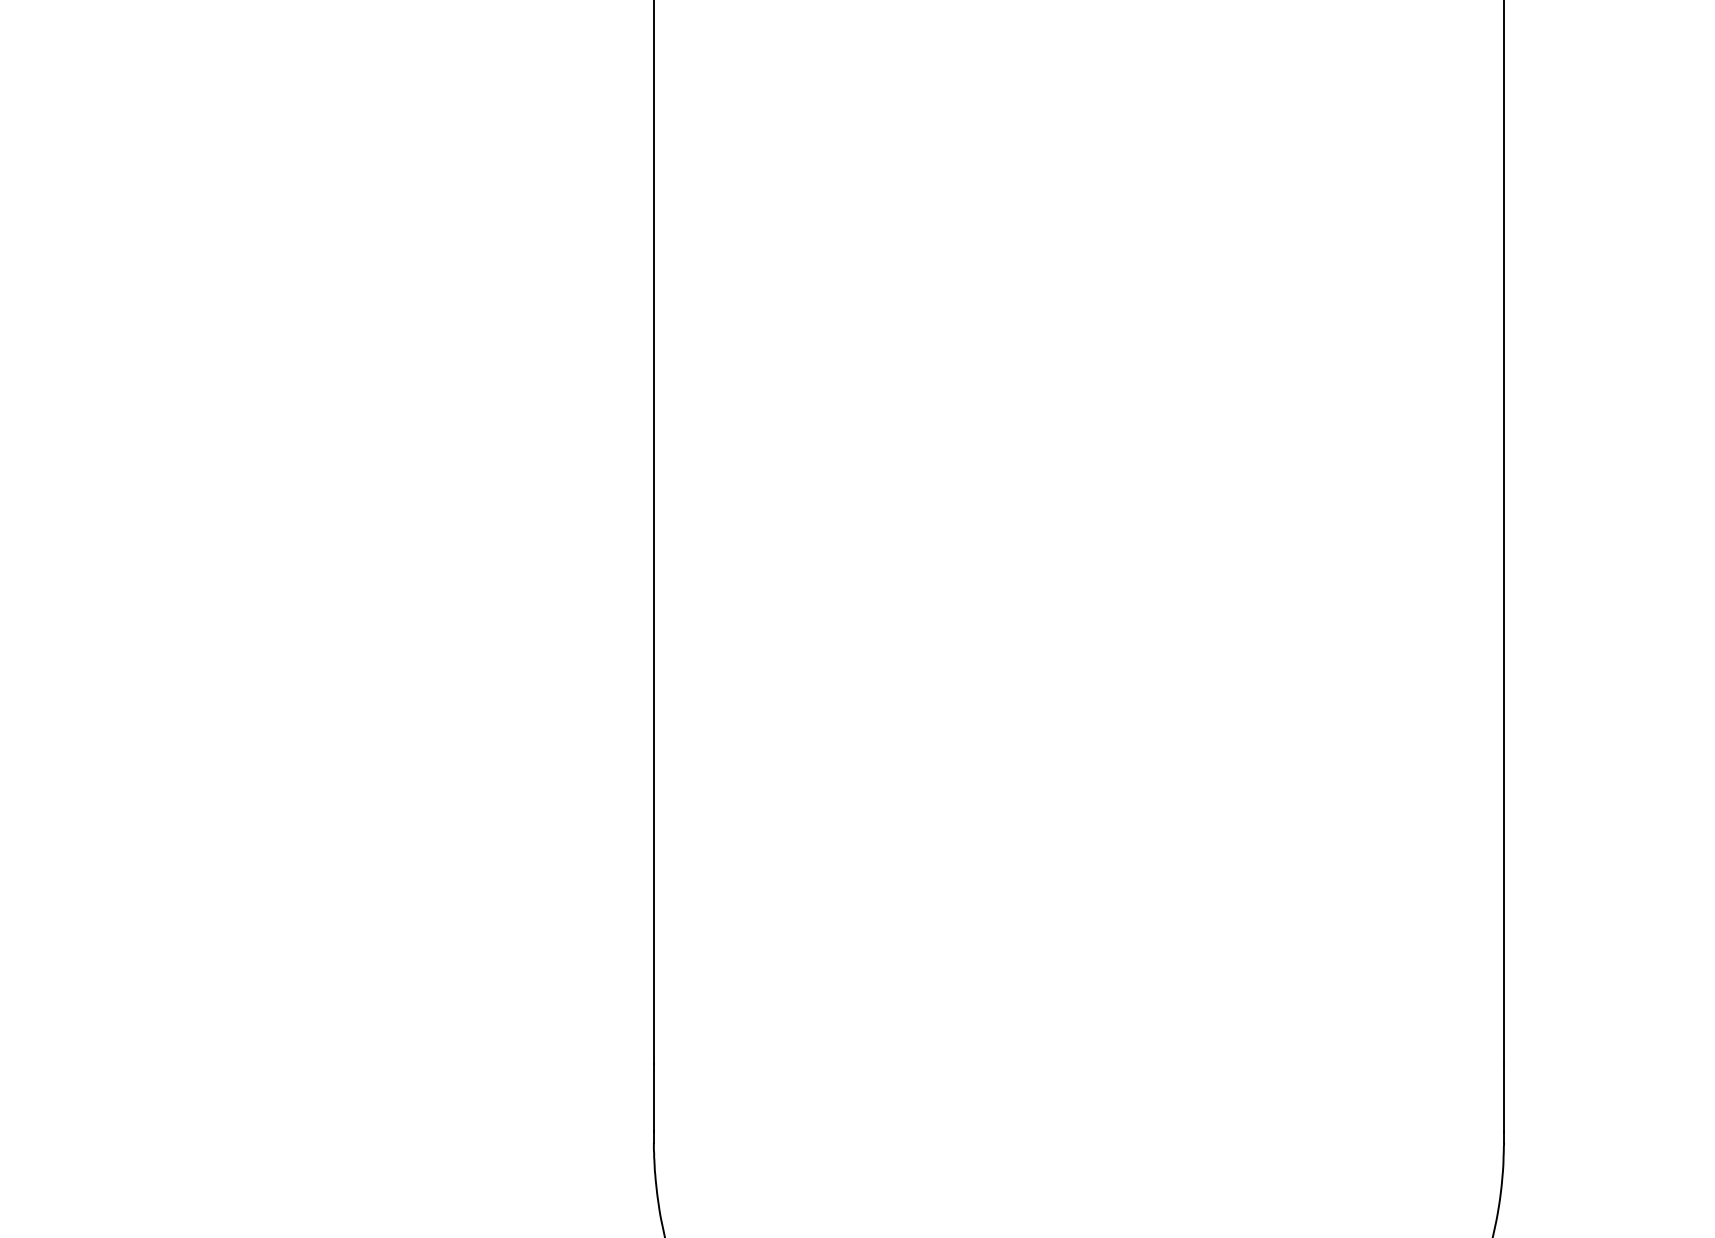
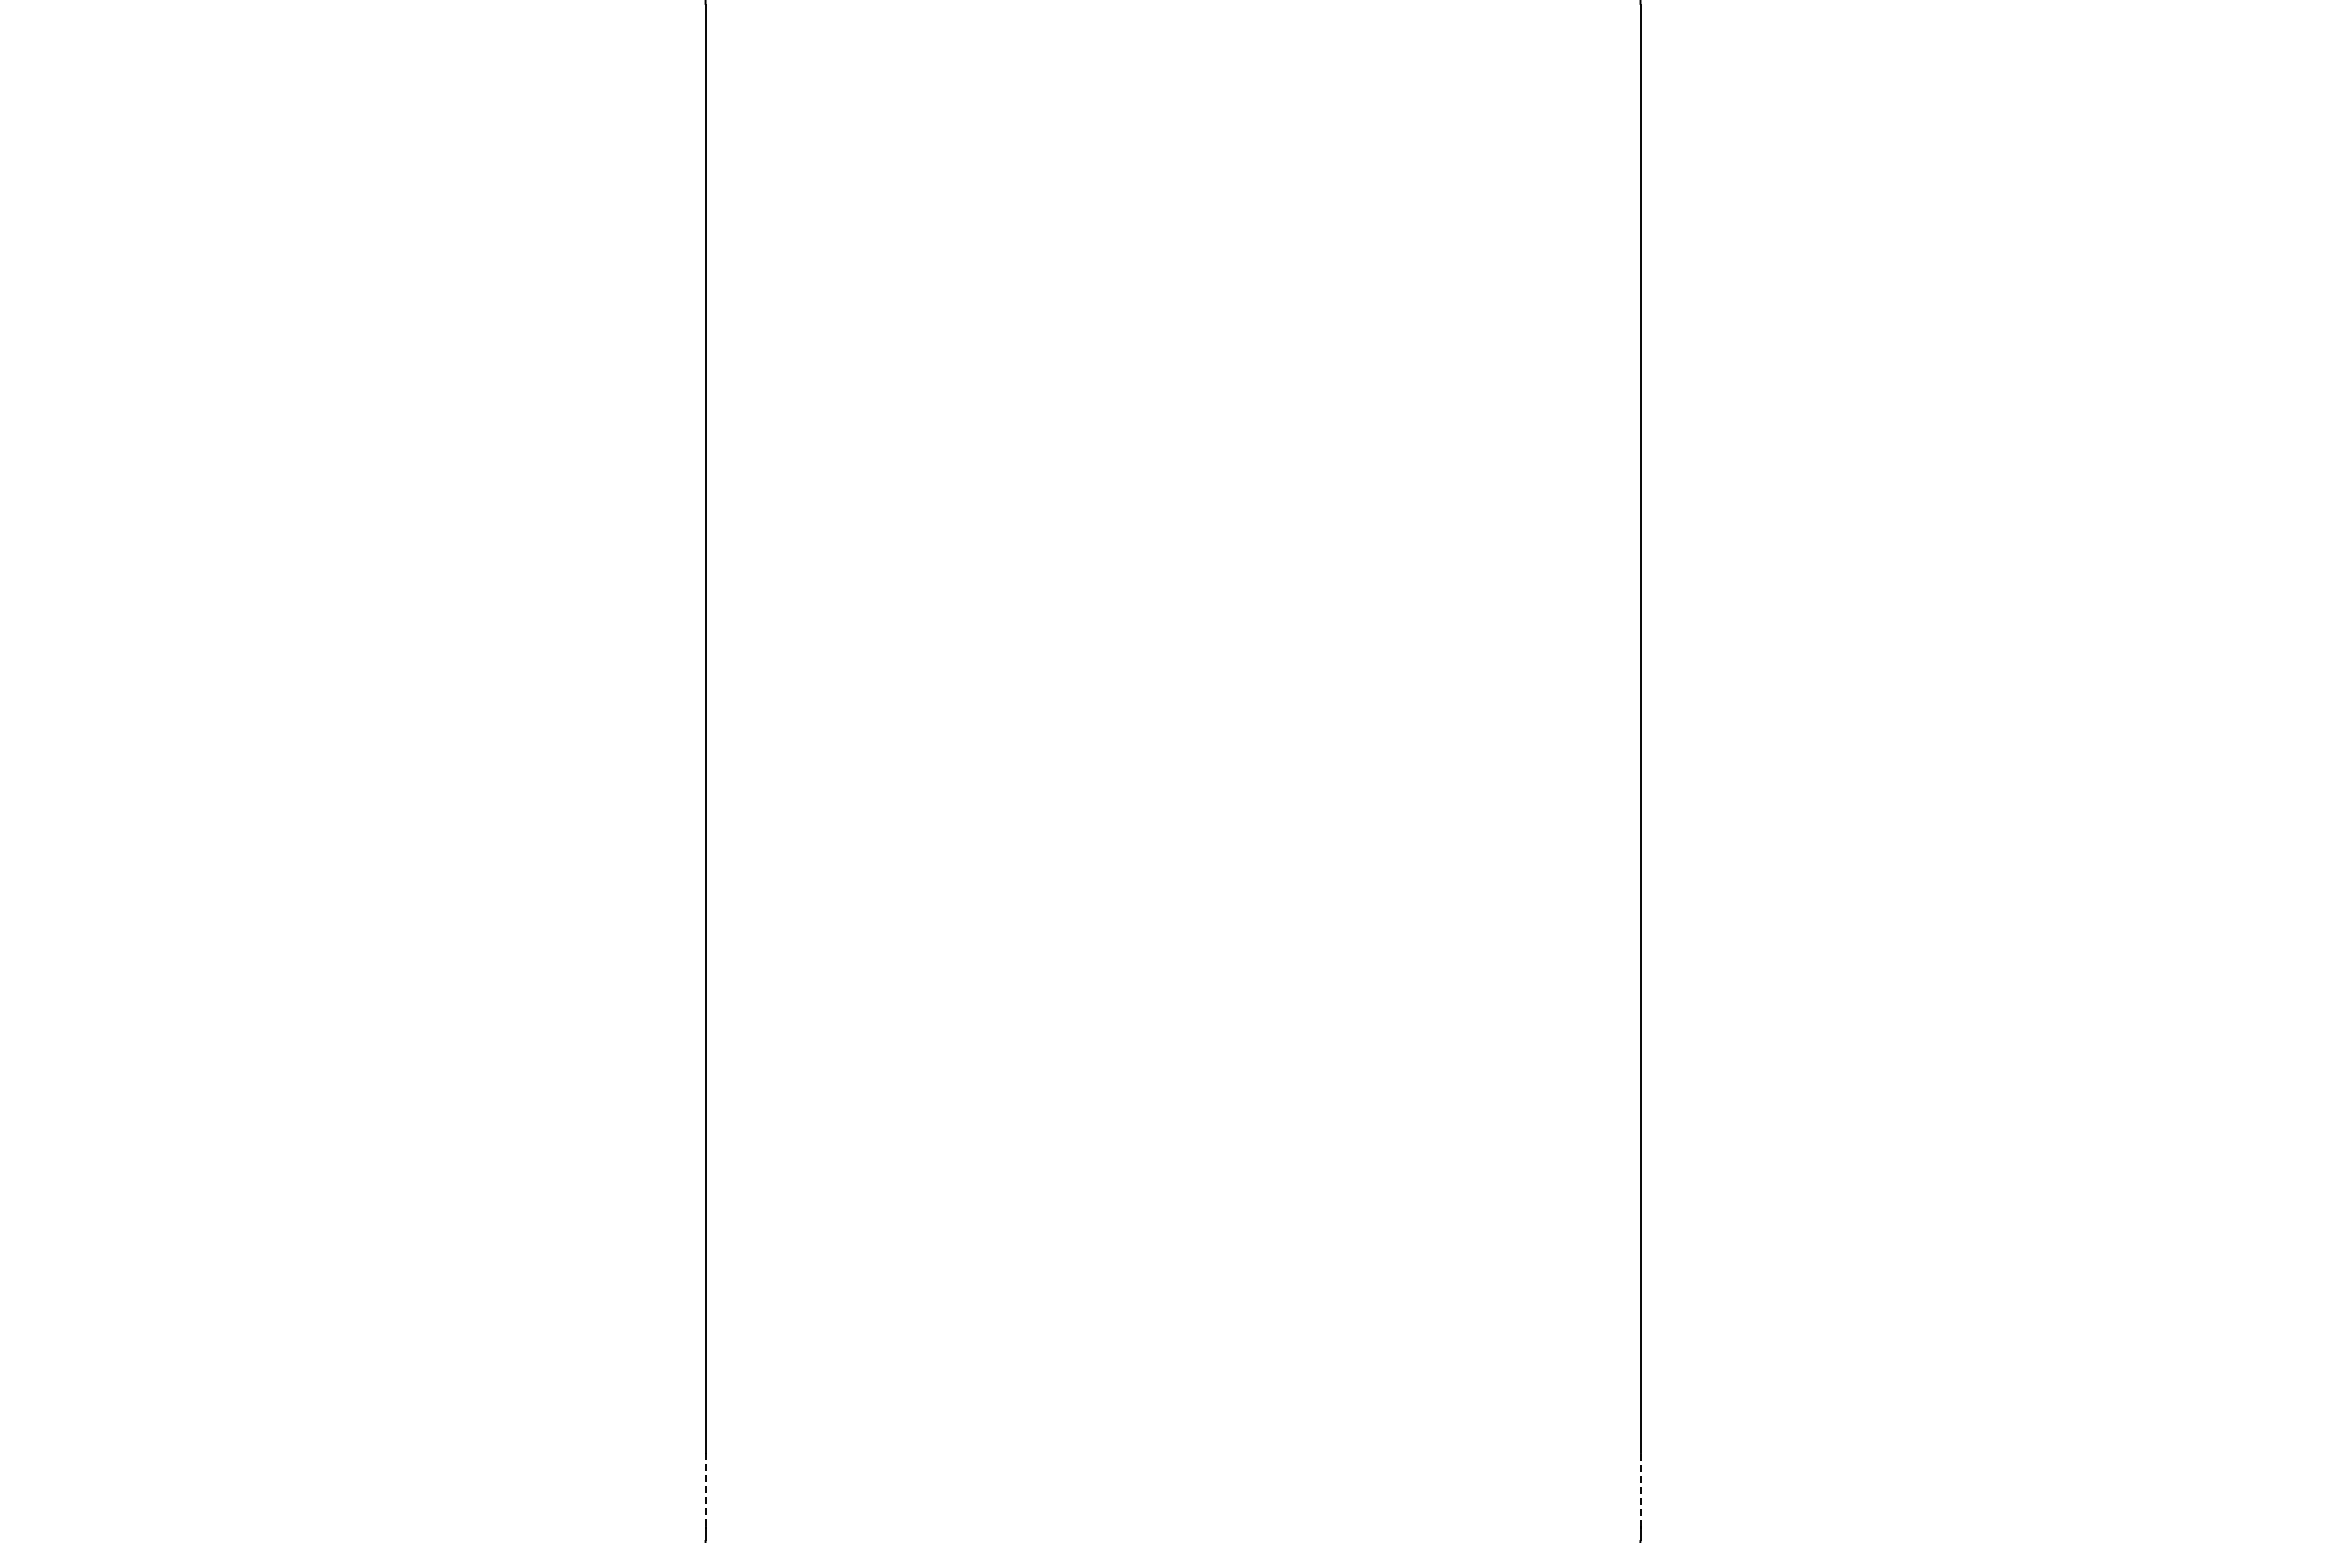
line: (653, 1097) -> (705, 1490), solid -> dashed
line: (1504, 1097) -> (1640, 1490), solid -> dashed

